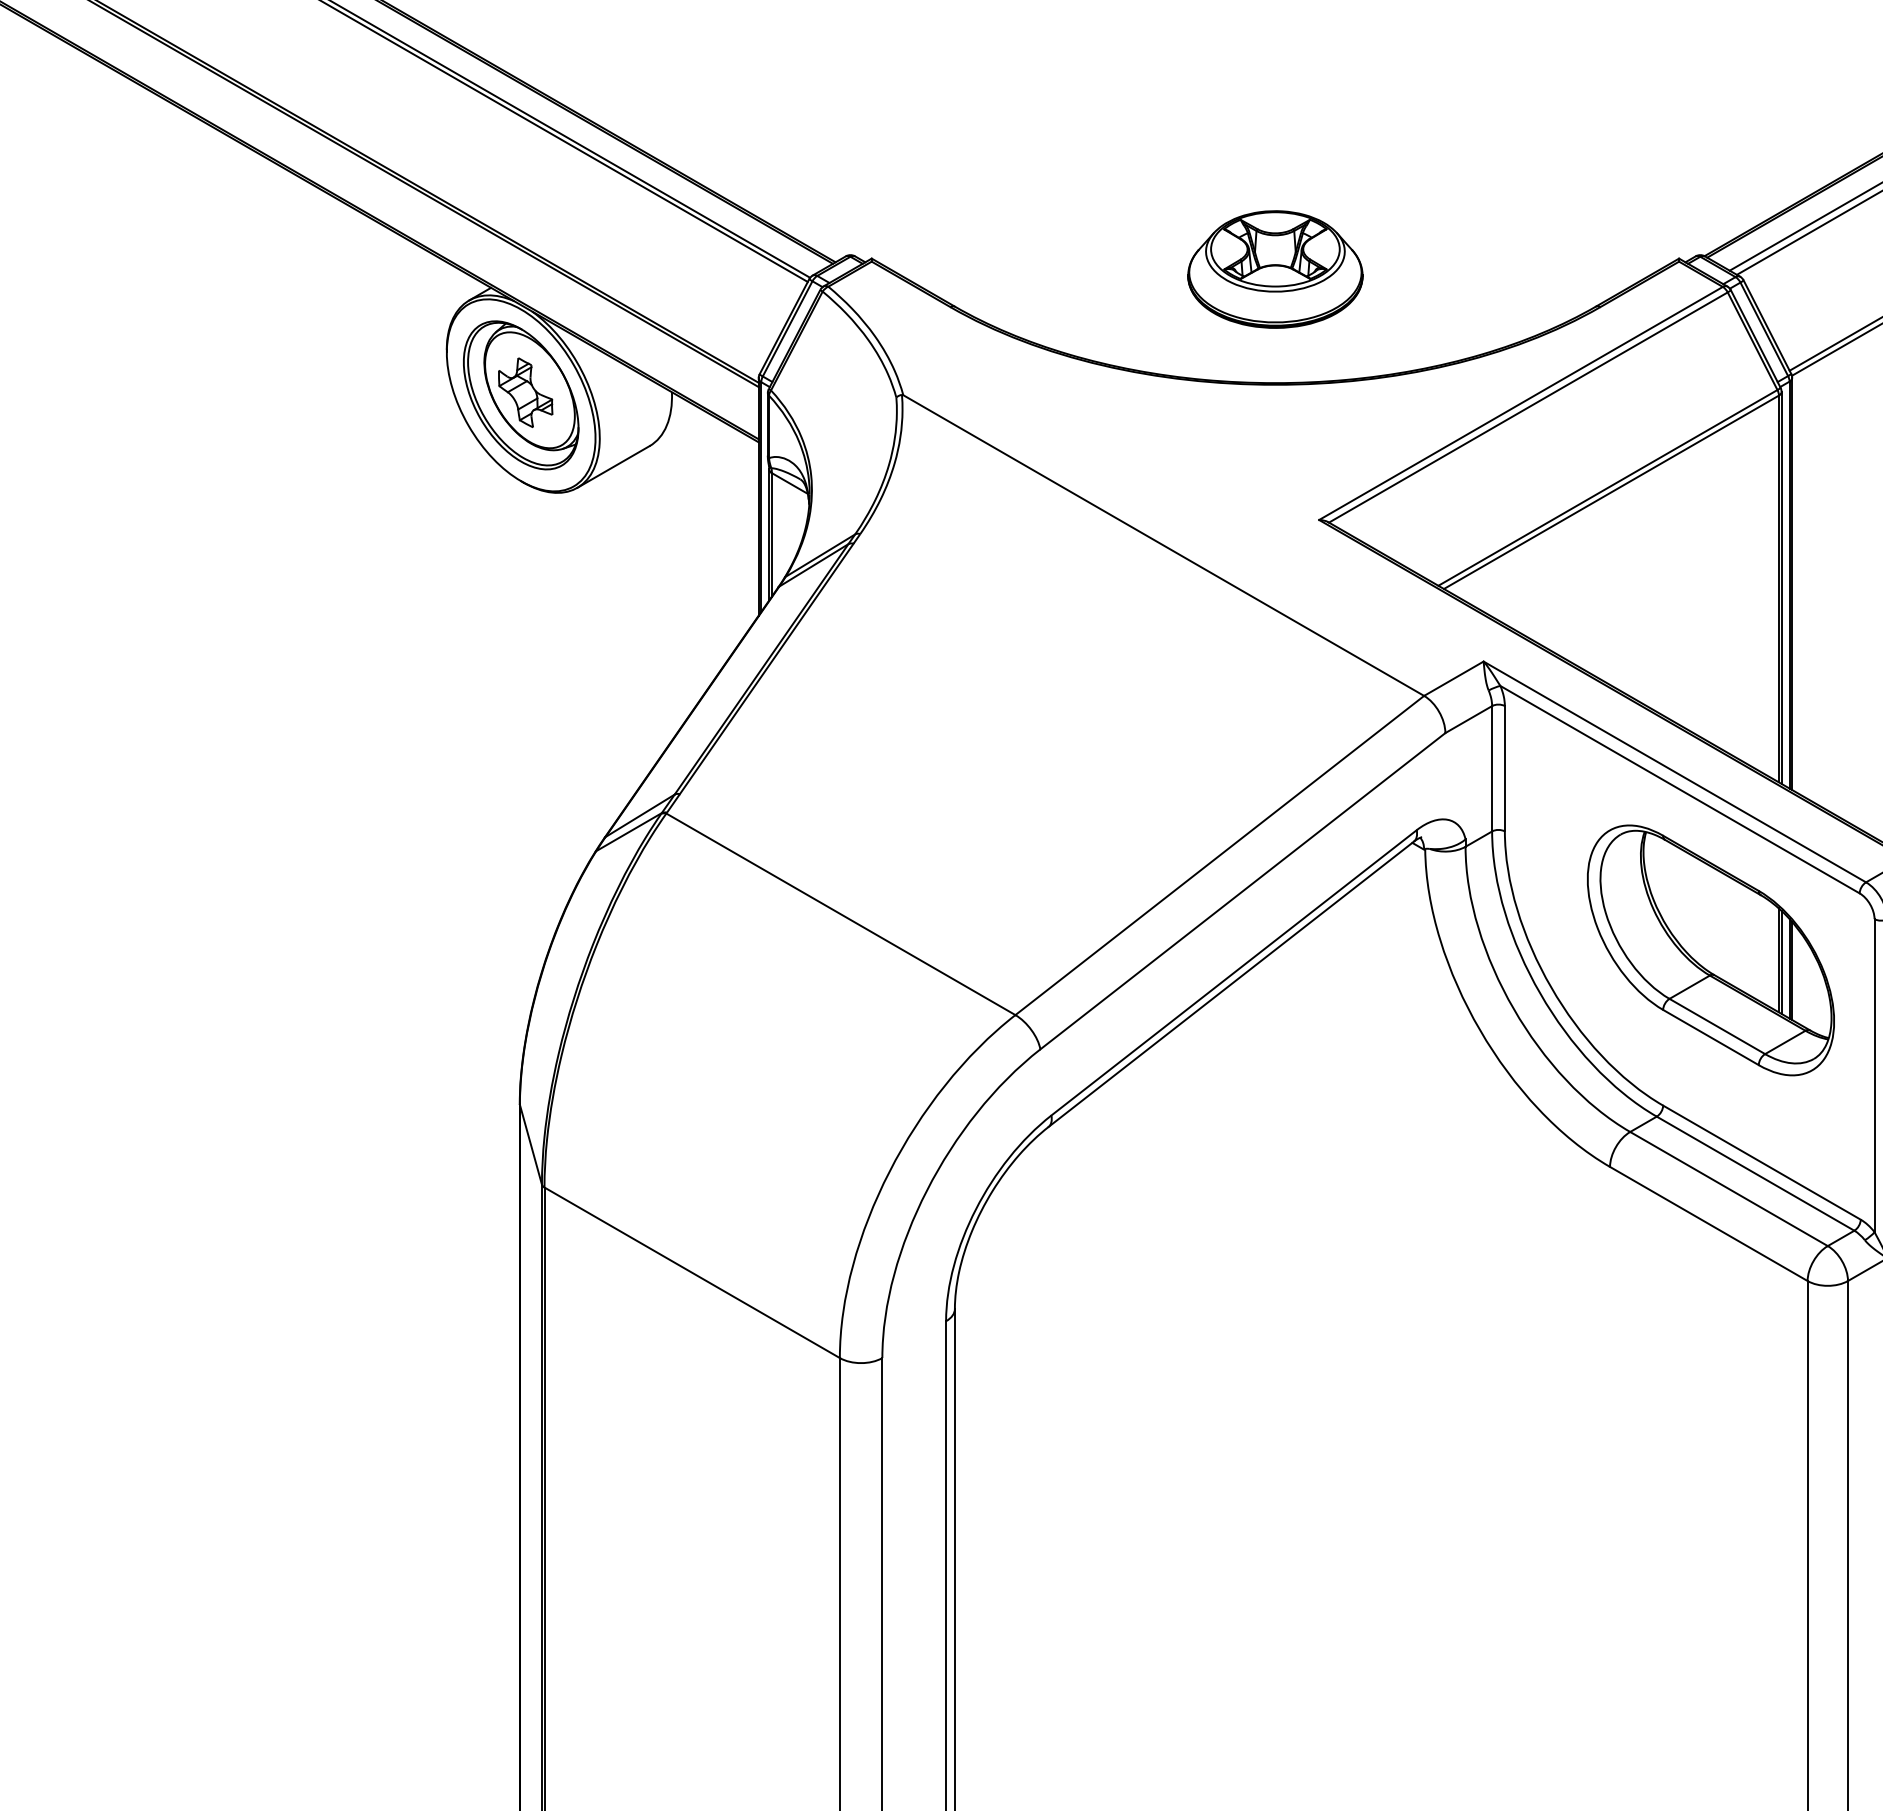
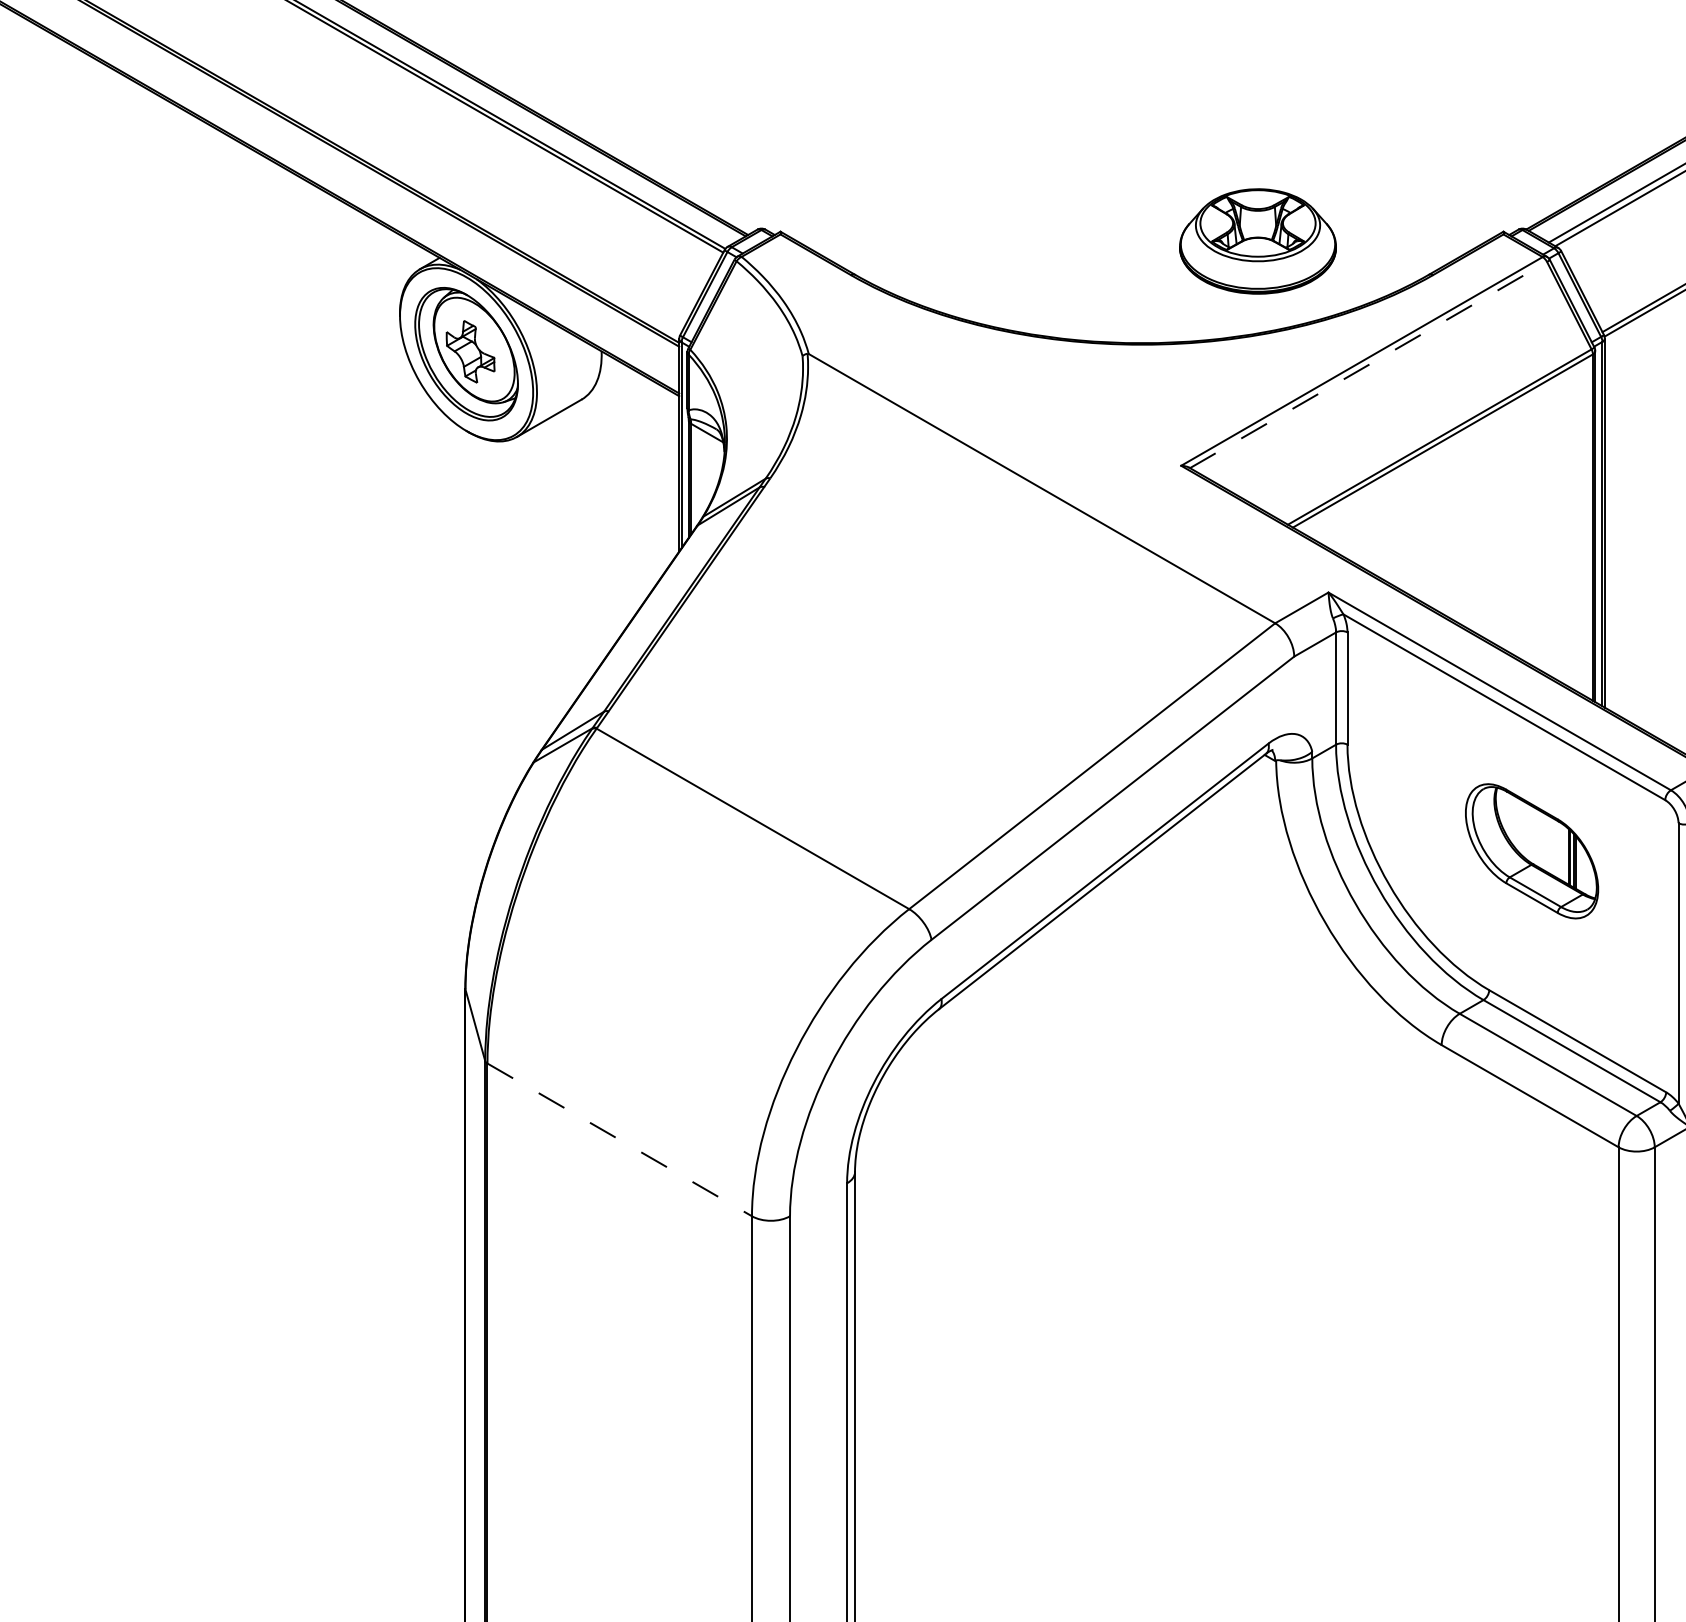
part: (1274, 269) -> (1257, 241), moved
line: (1528, 406) -> (1368, 364), solid -> dashed
part: (1710, 950) -> (1531, 851), size x0.6
line: (691, 1272) -> (619, 1139), solid -> dashed

